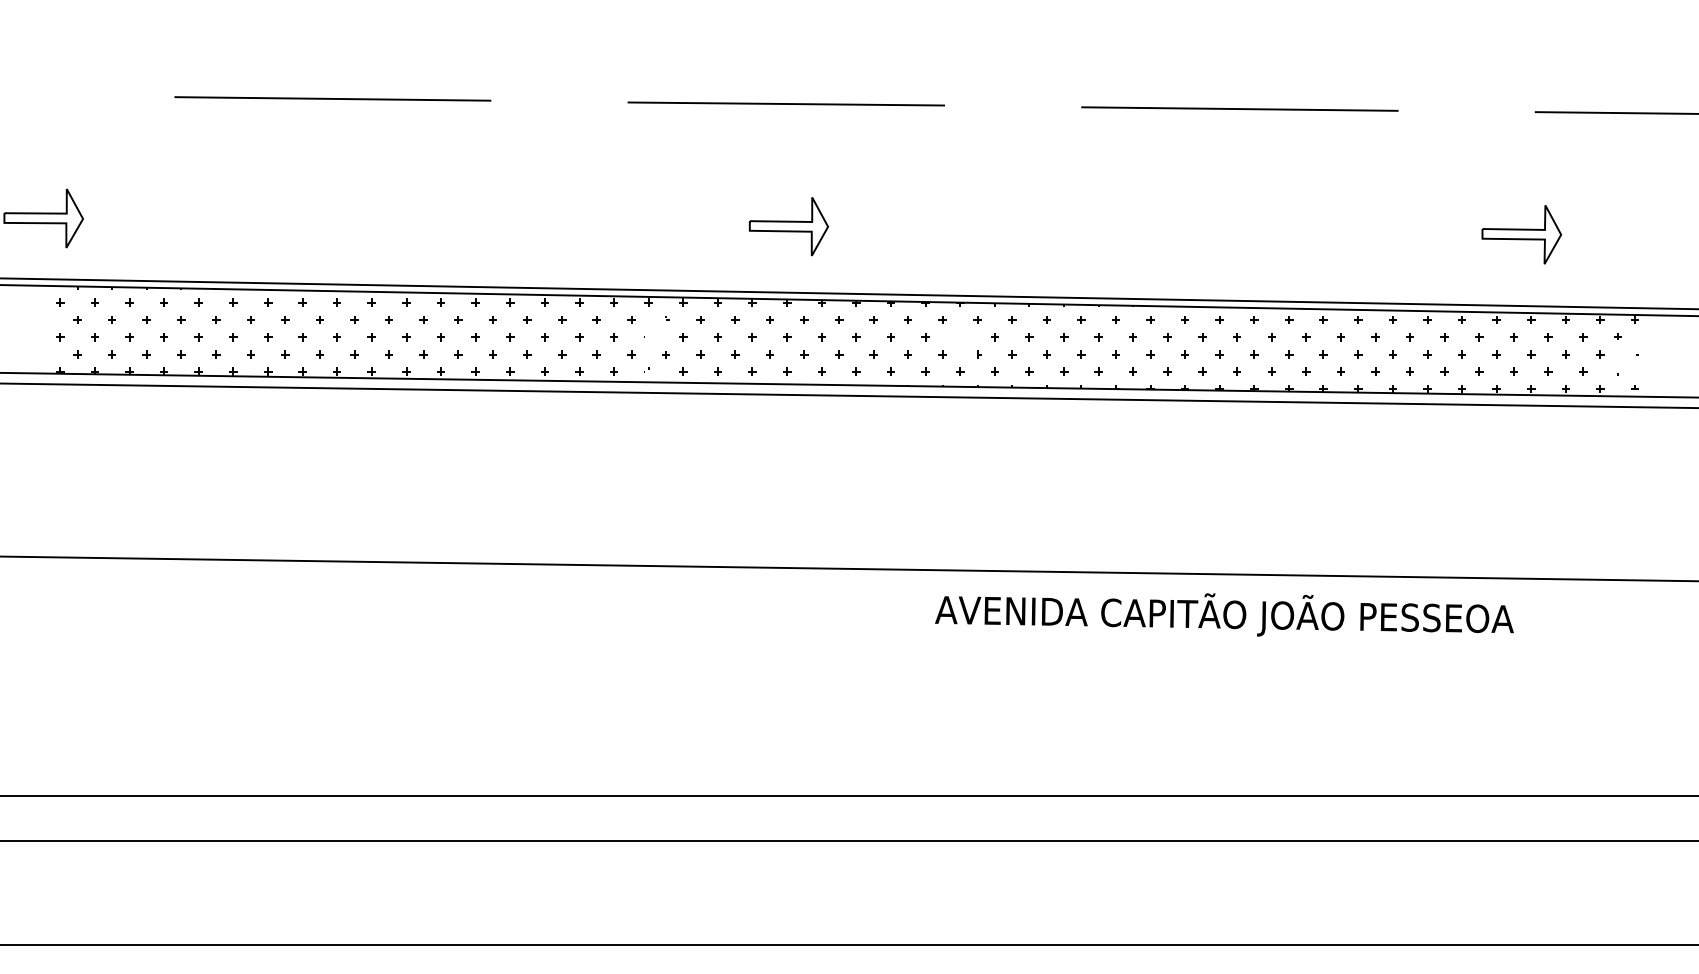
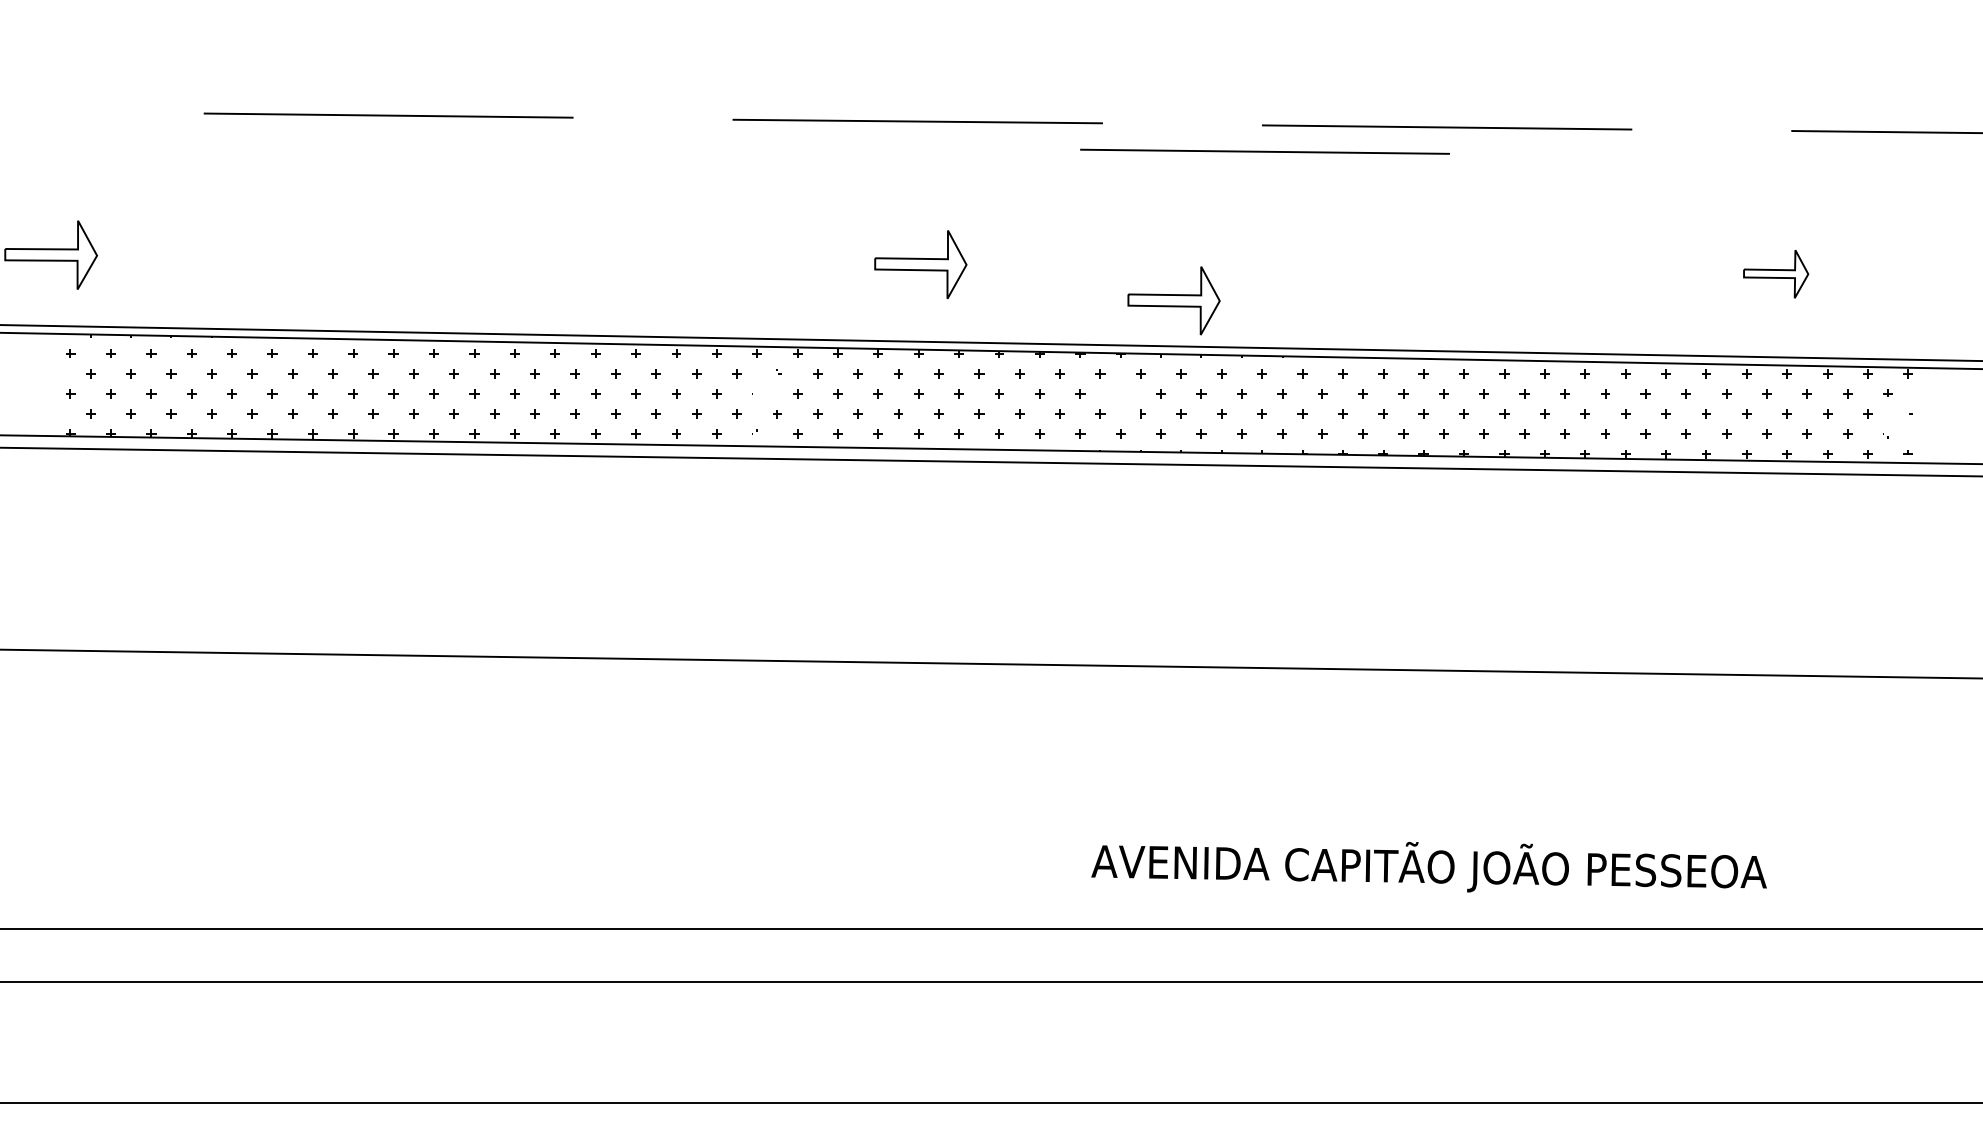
line: (1083, 129) -> (1264, 151), added
part: (1521, 234) -> (1775, 273), size x0.7
part: (1005, 257) -> (1173, 300), added
text: (1224, 614) -> (1429, 866), moved

